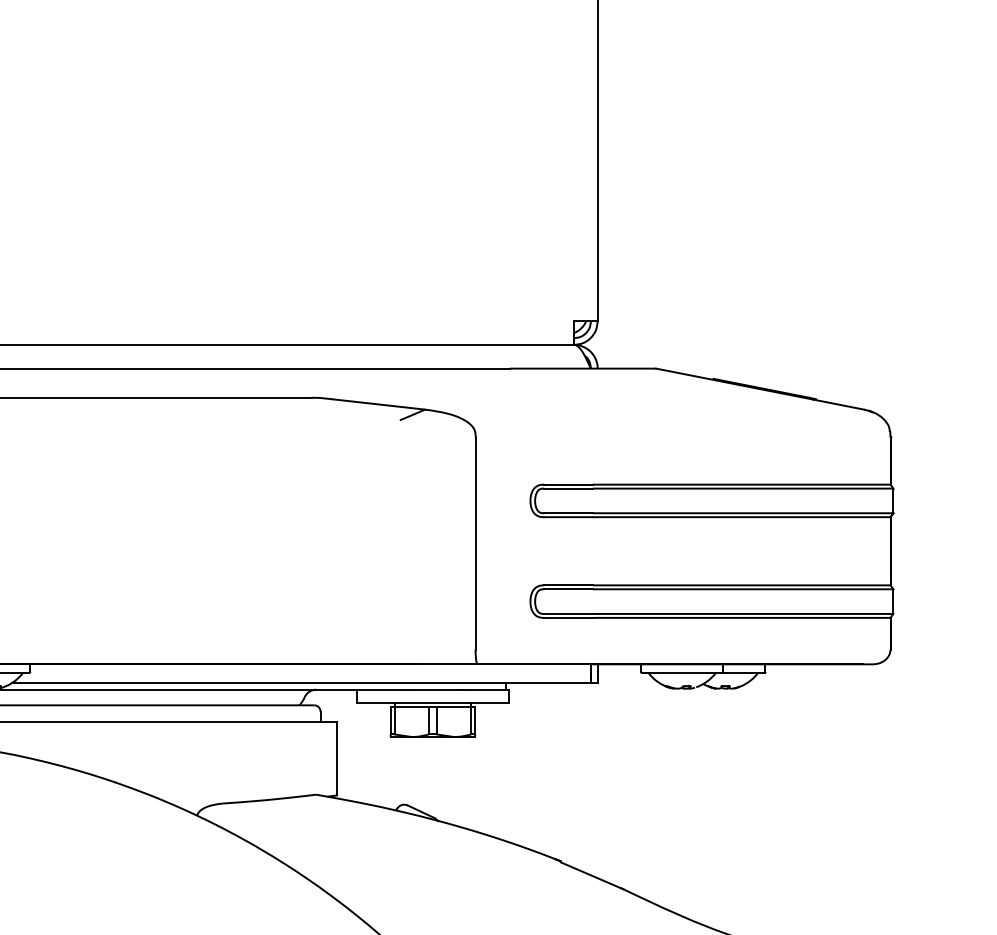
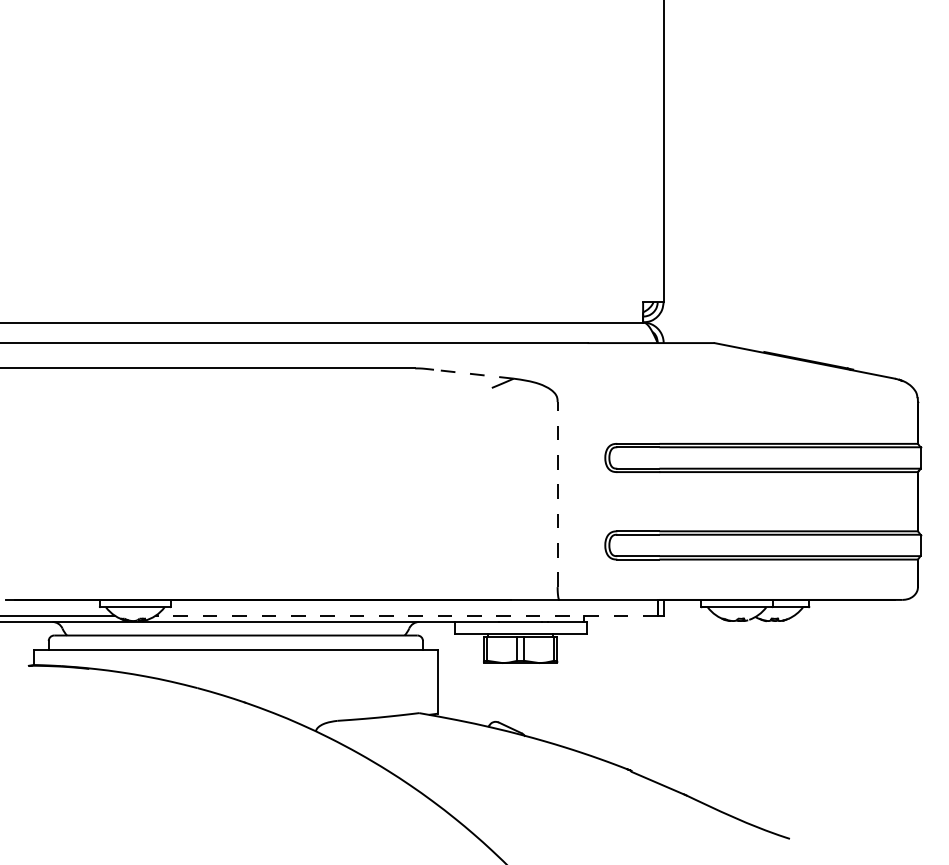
line: (378, 404) -> (473, 374), solid -> dashed
line: (475, 542) -> (557, 494), solid -> dashed
line: (301, 683) -> (406, 616), solid -> dashed

